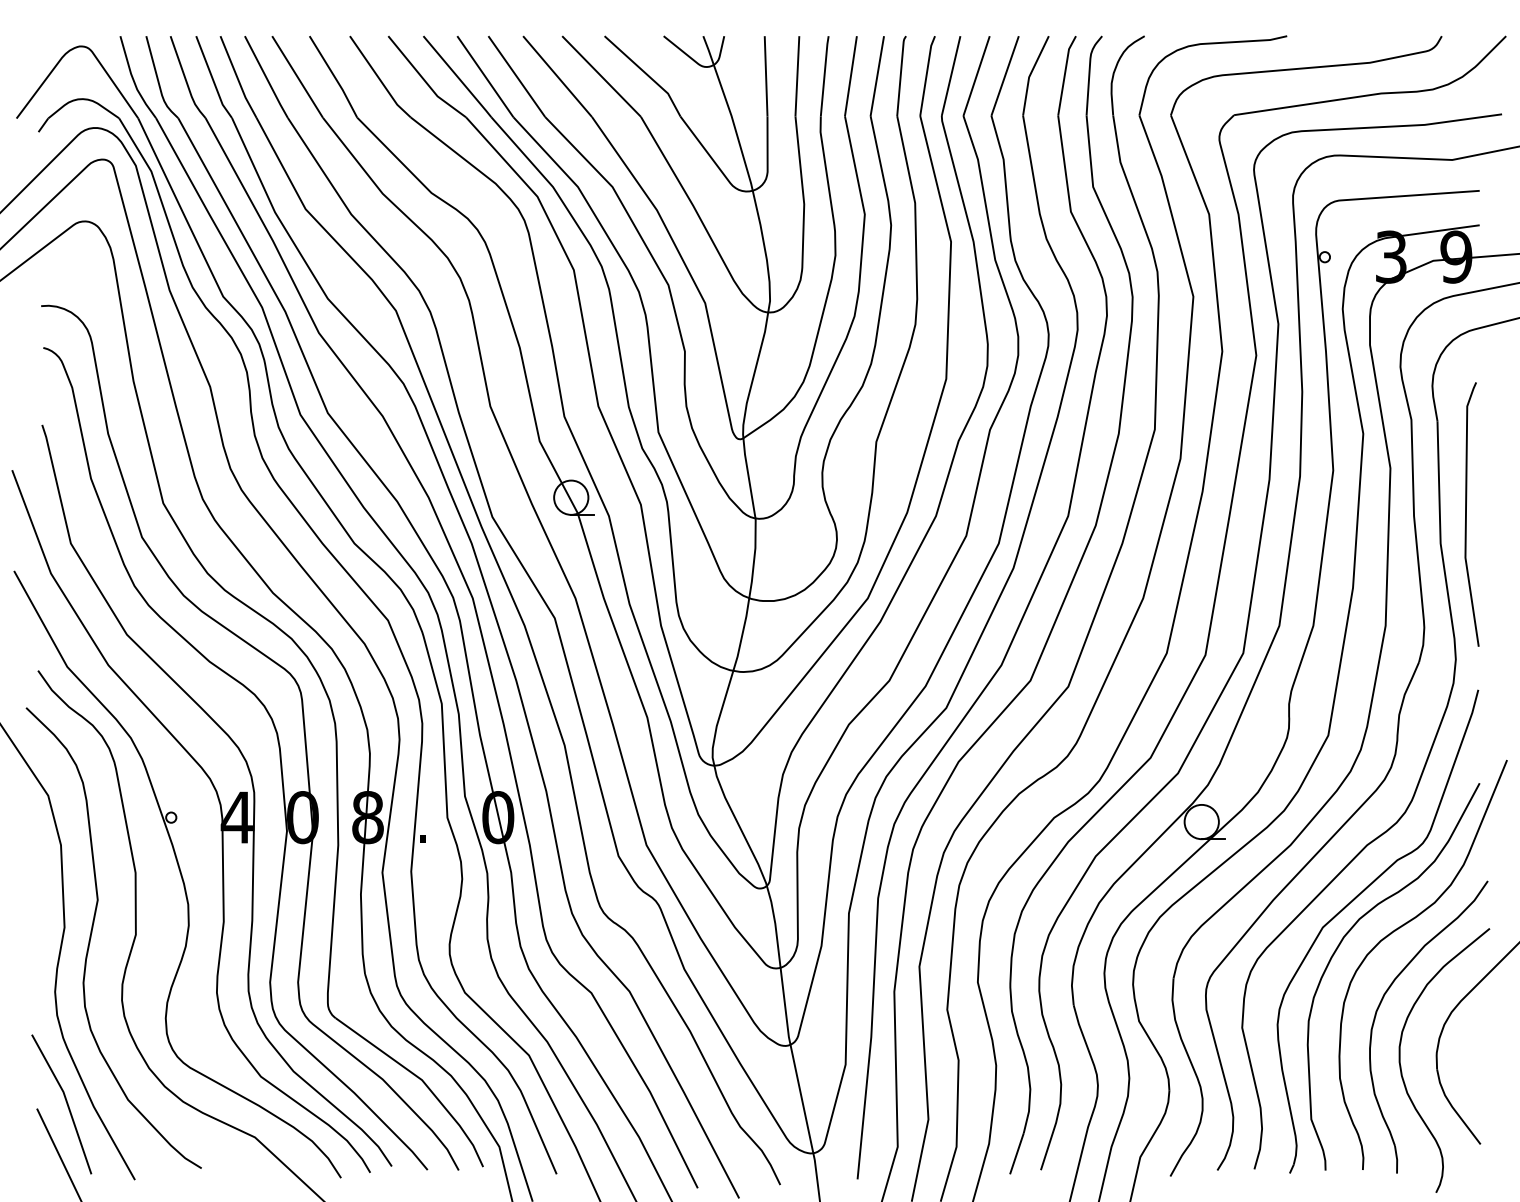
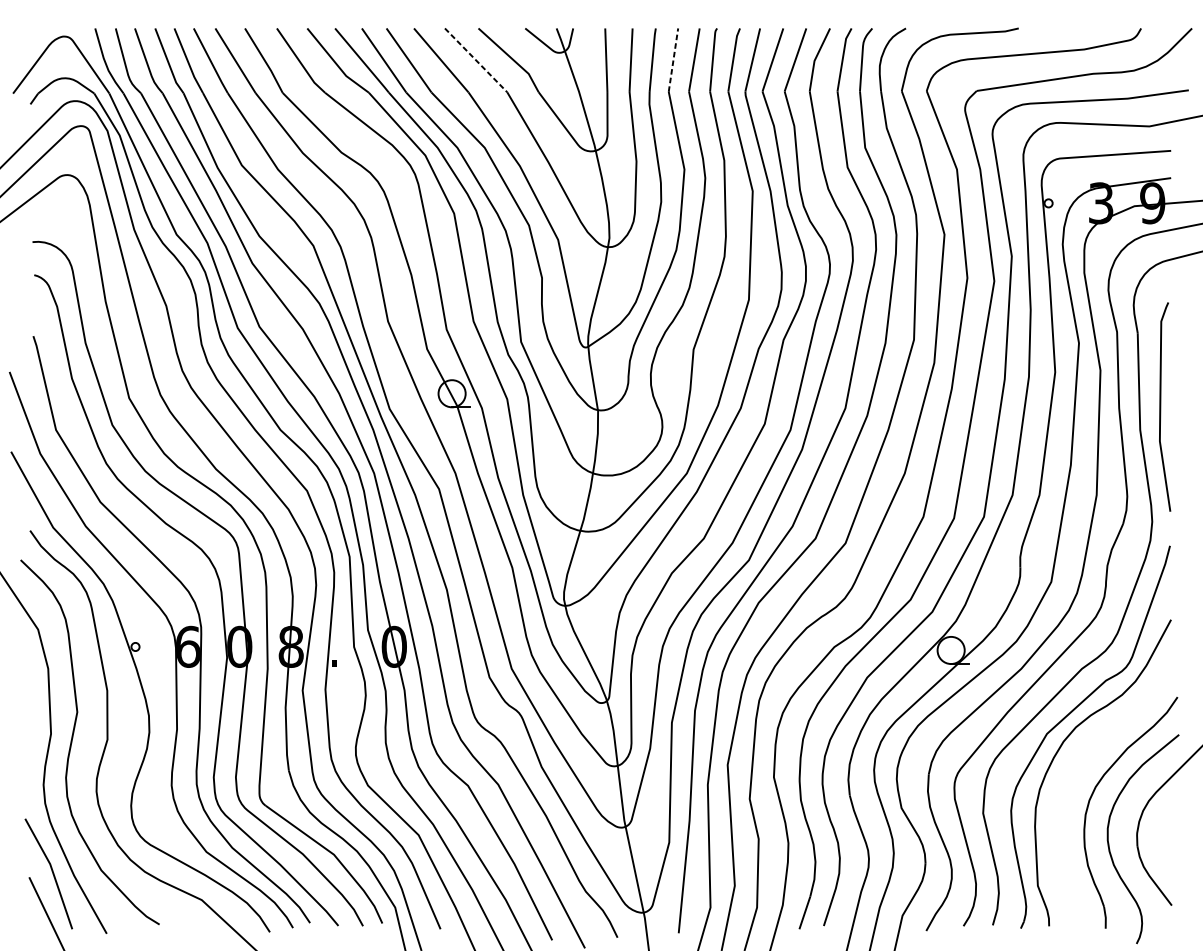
line: (851, 75) -> (673, 59), solid -> dashed
line: (601, 76) -> (476, 60), solid -> dashed
text: (236, 817) -> (187, 646), 4 -> 6
curve: (1400, 928) -> (1108, 734), removed

